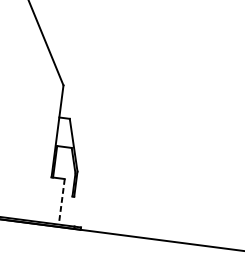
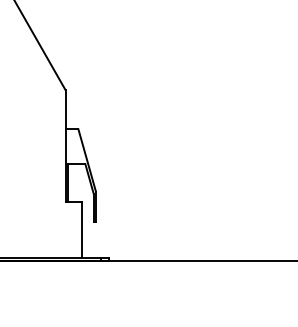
line: (61, 202) -> (81, 230), dashed -> solid

